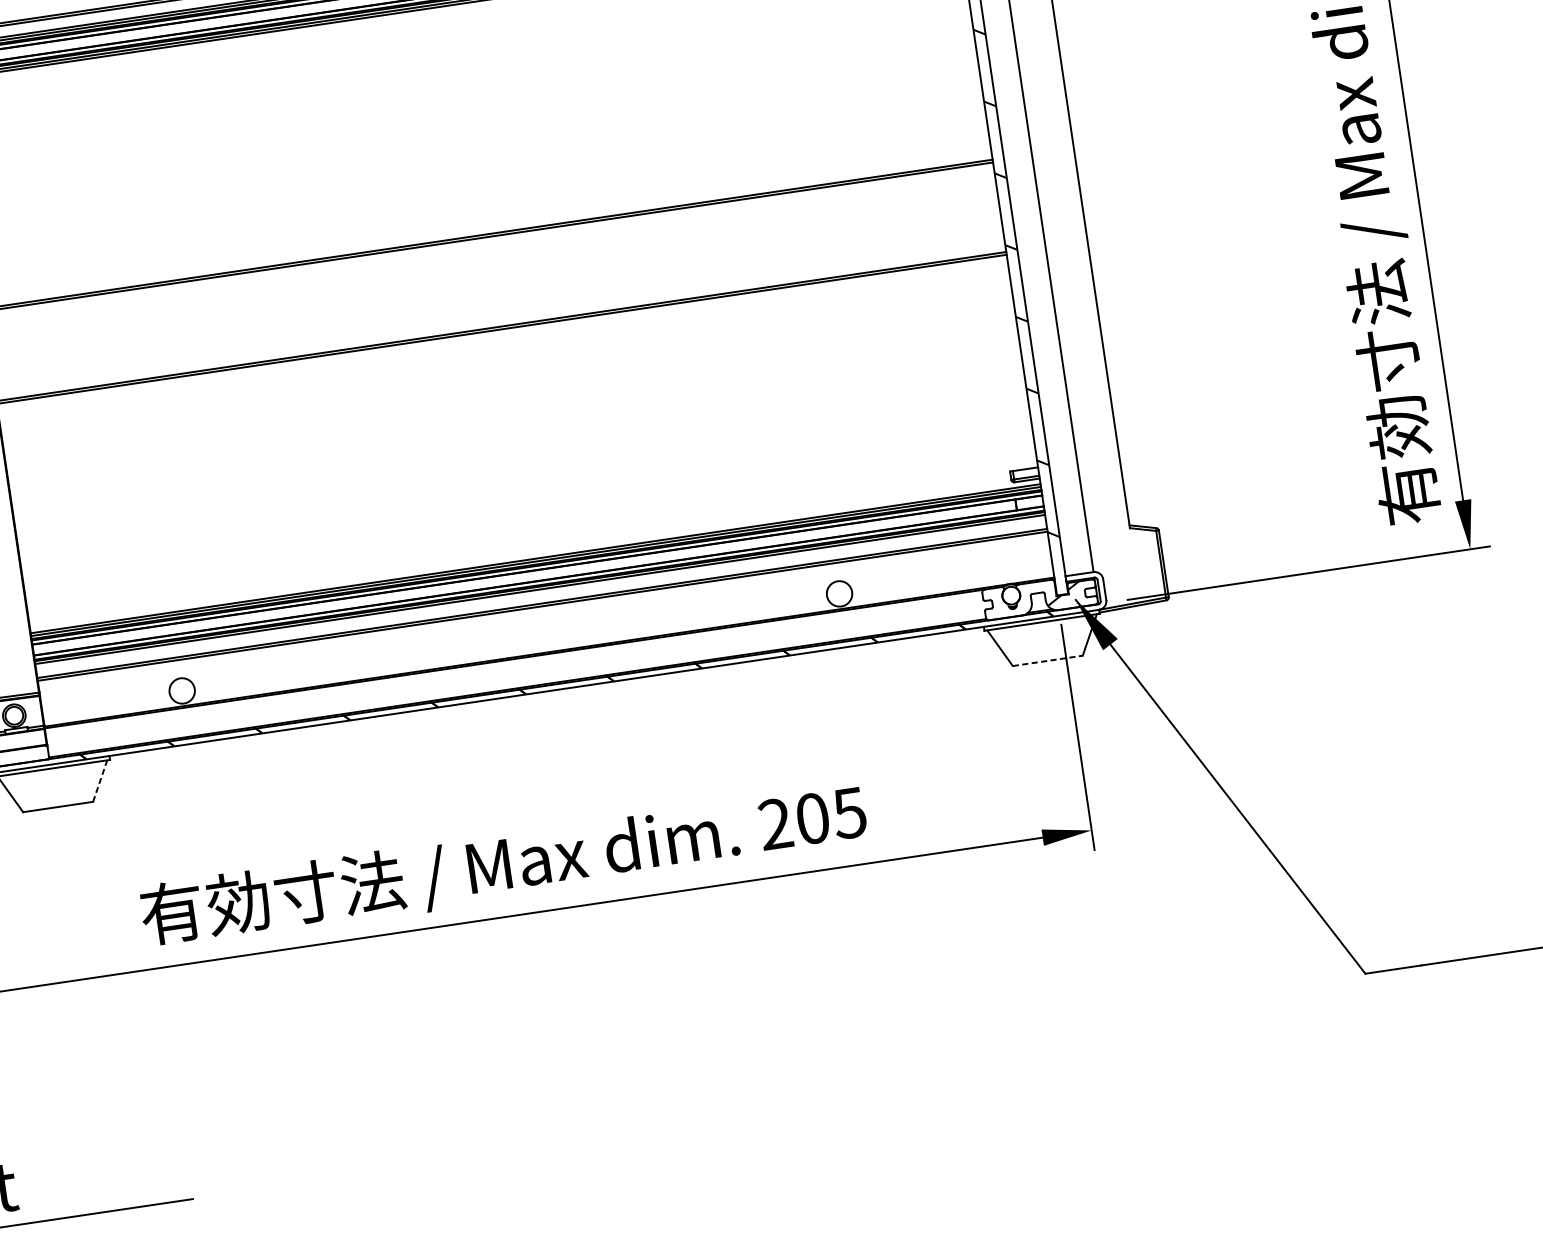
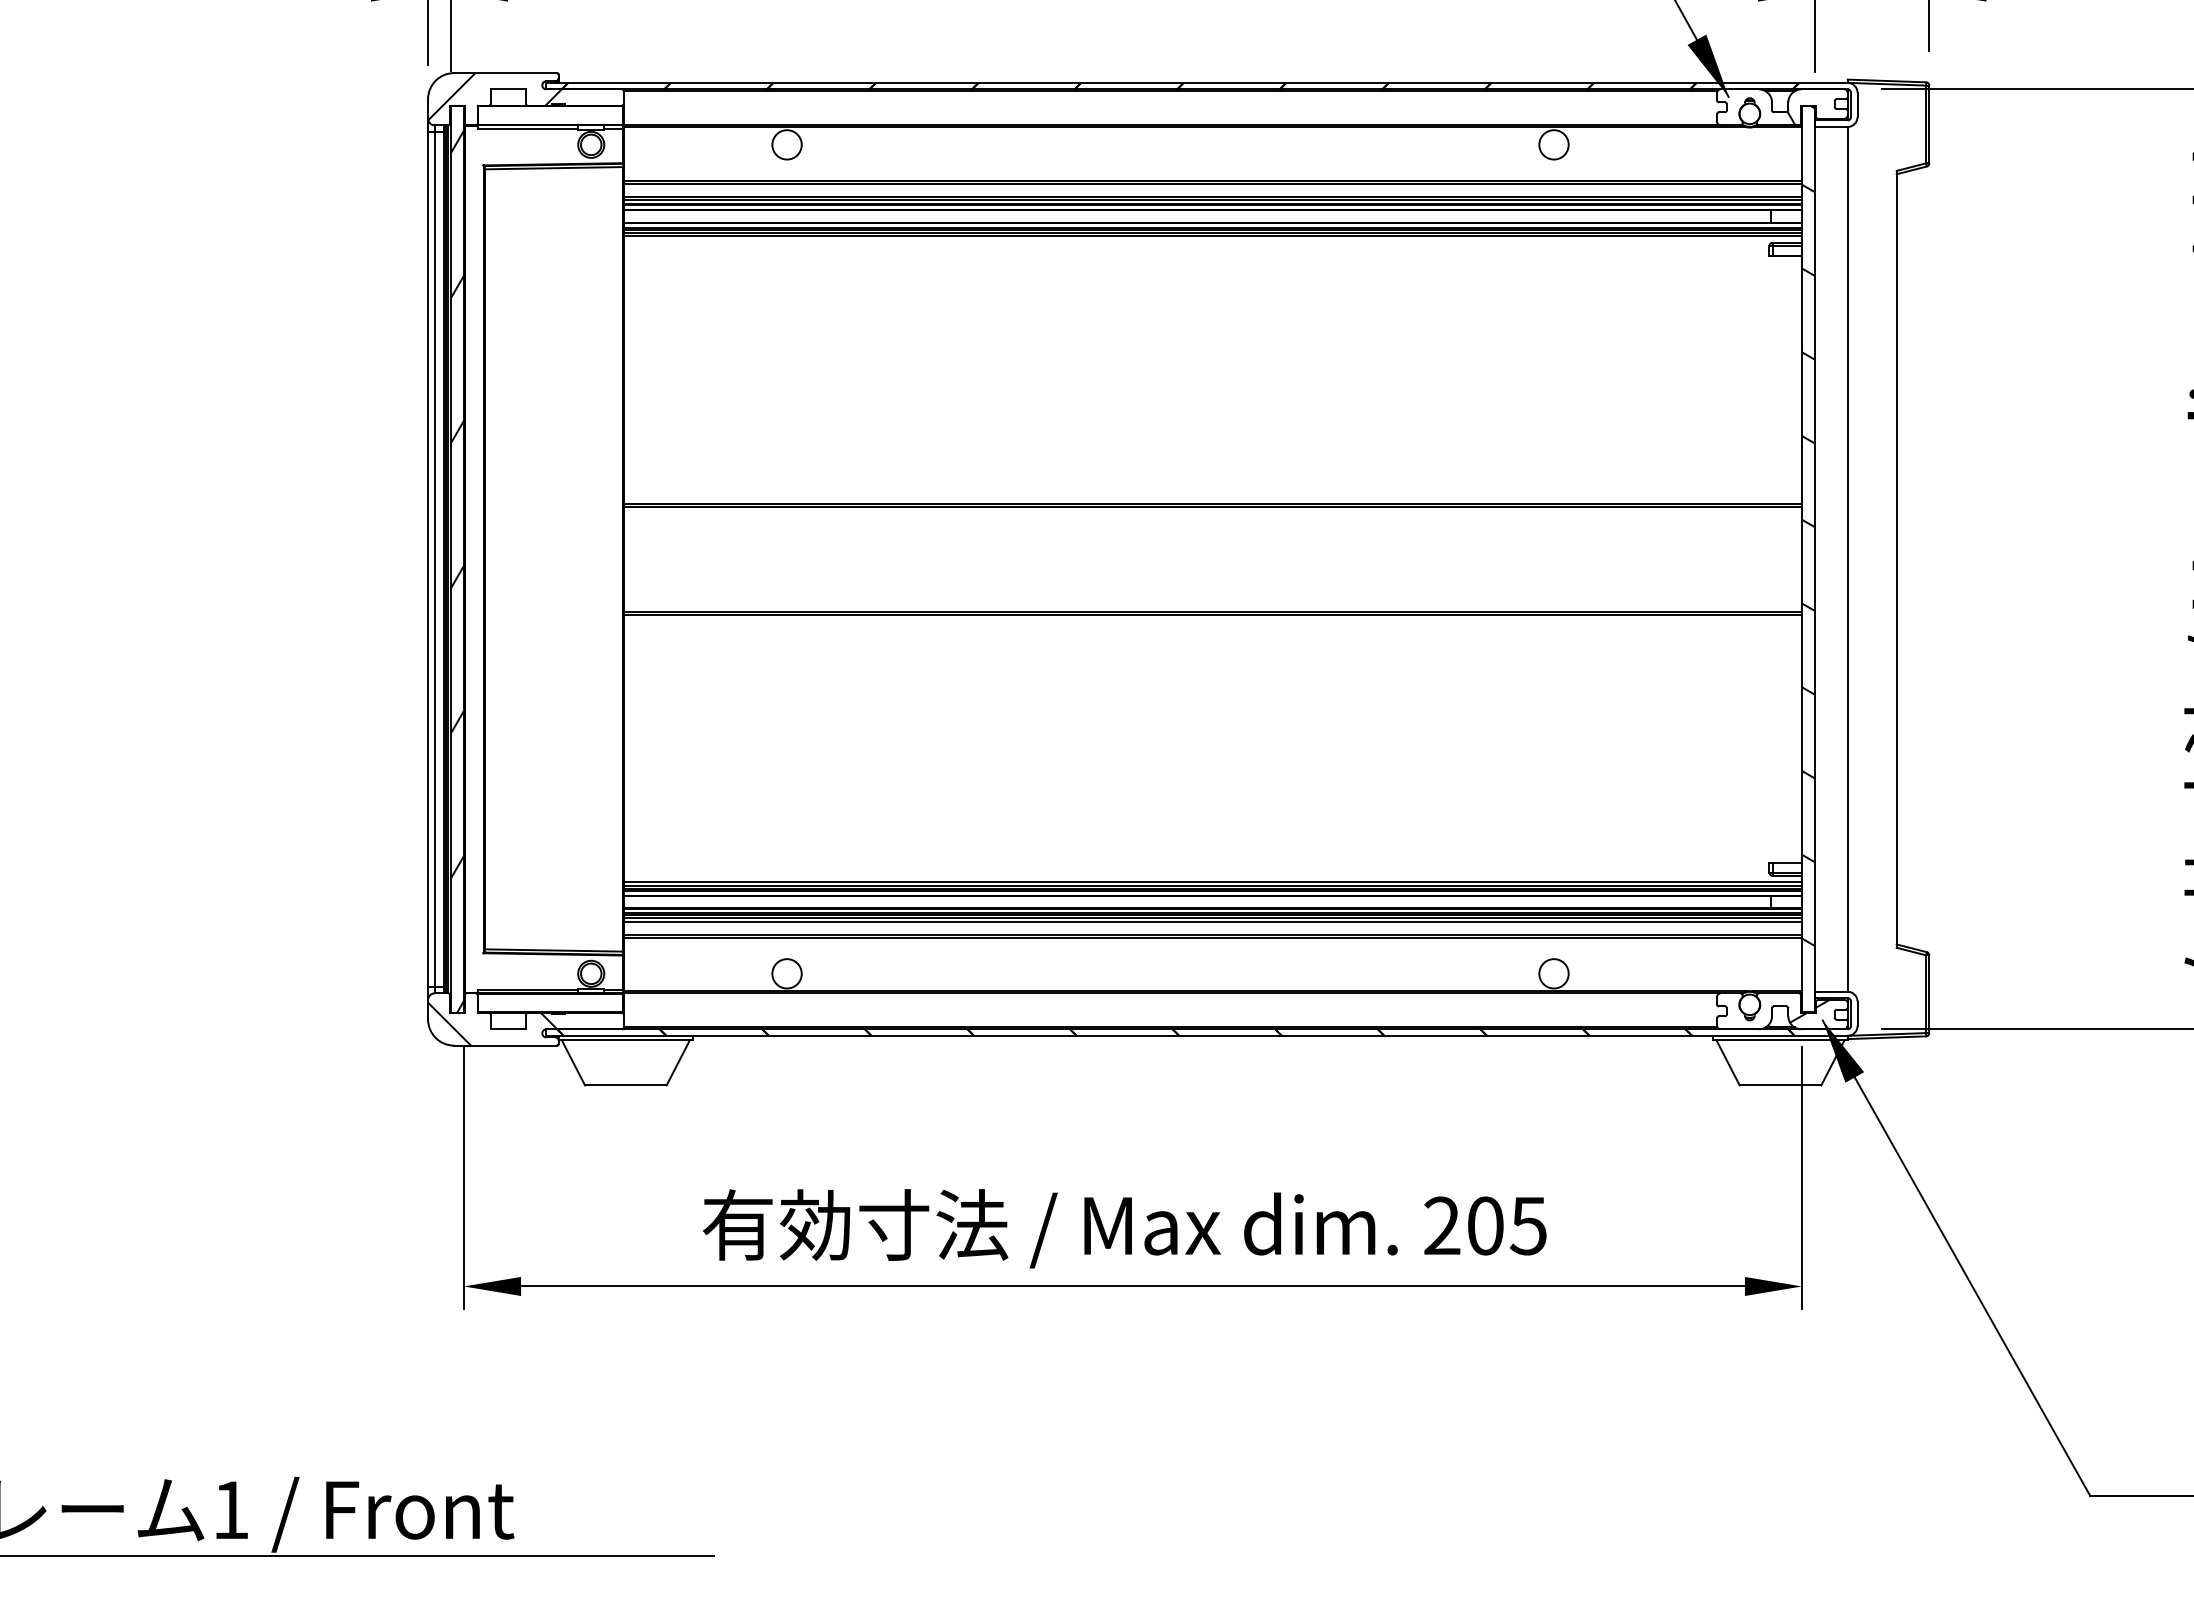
line: (540, 592) -> (1212, 921), added
line: (1047, 660) -> (1780, 1085), dashed -> solid
line: (100, 780) -> (678, 1062), dashed -> solid

